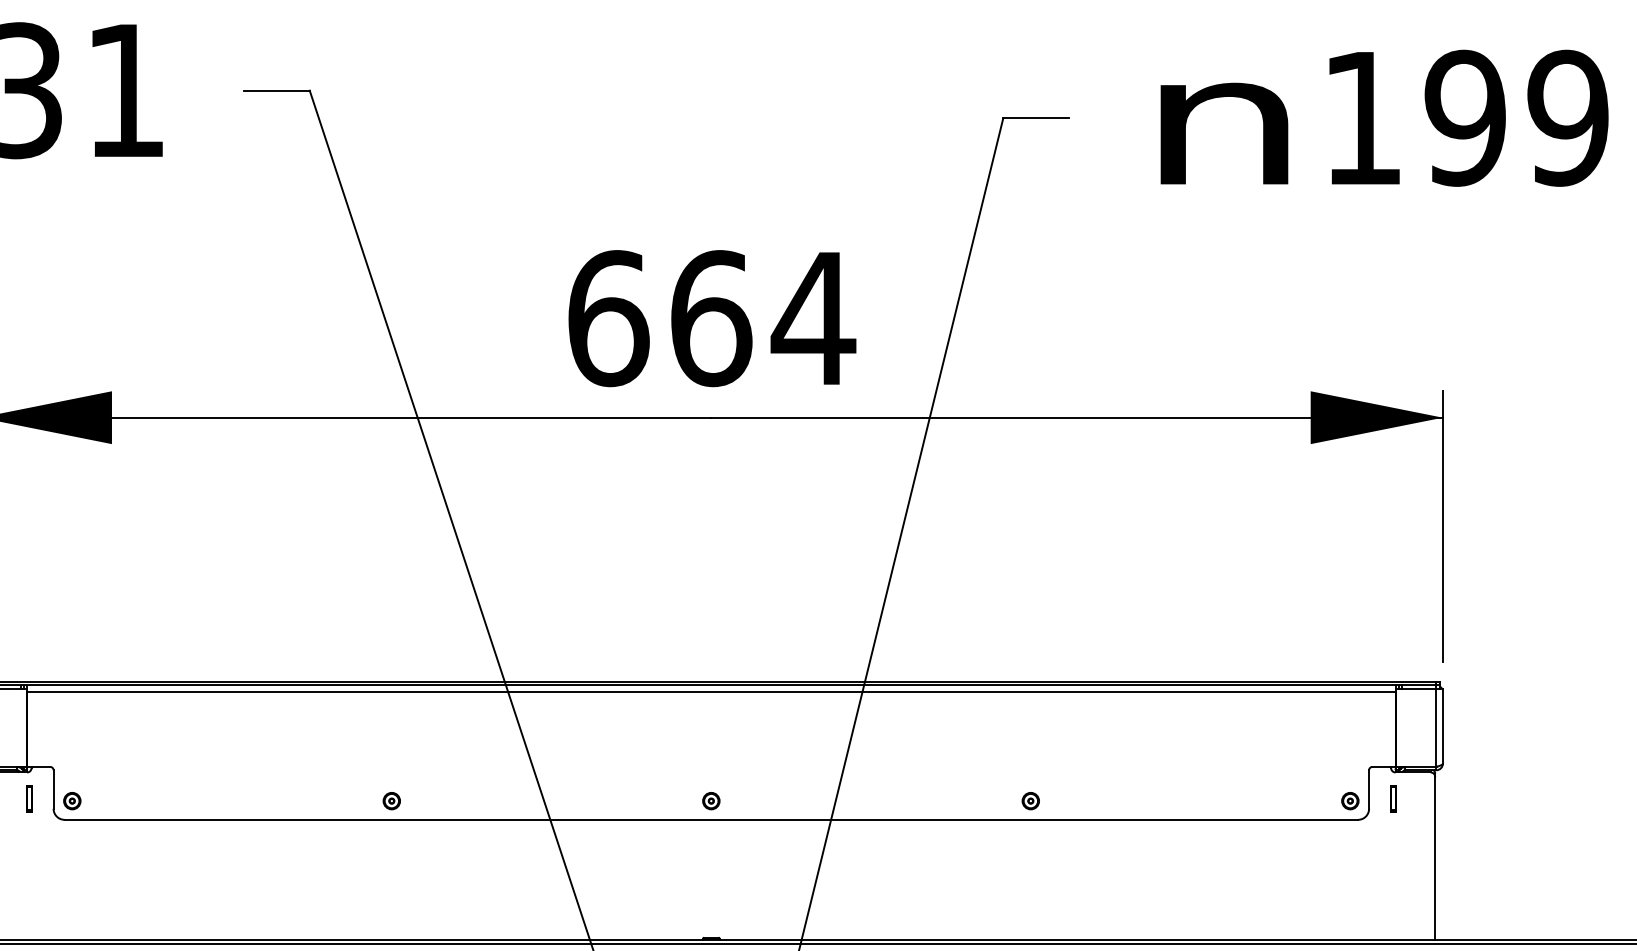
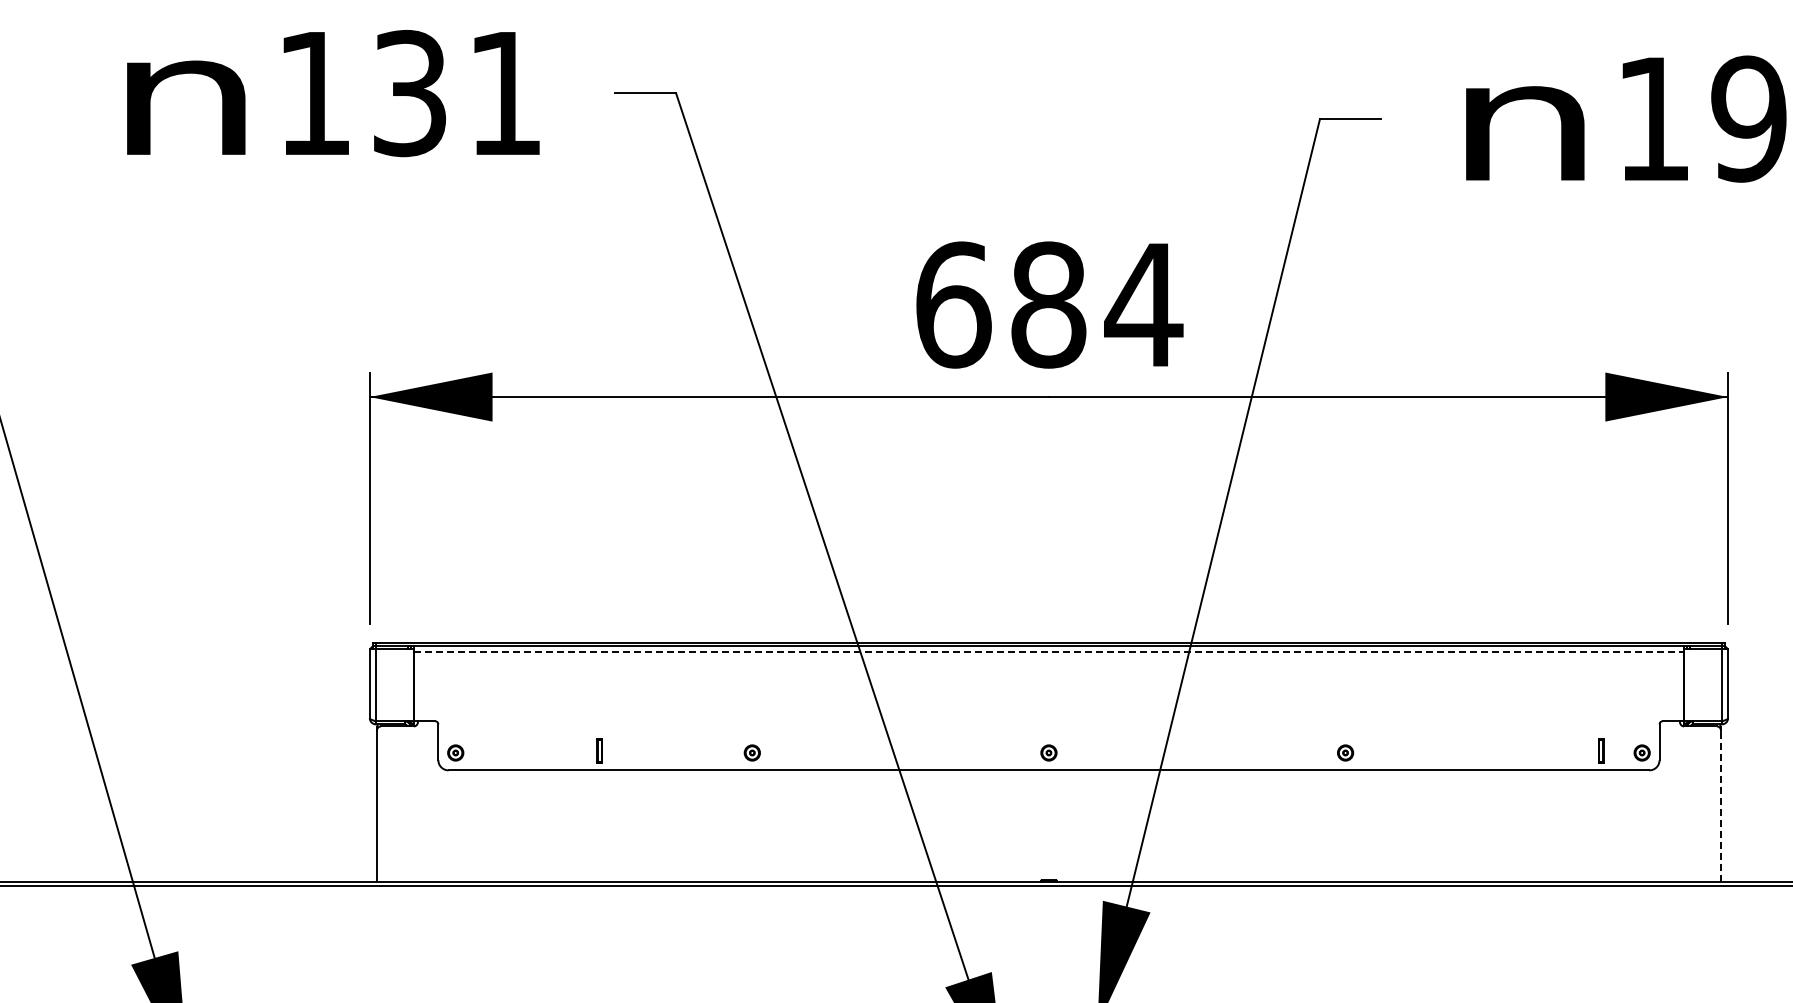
text: (711, 317) -> (1049, 304), 664 -> 684
line: (711, 691) -> (1049, 651), solid -> dashed
part: (28, 798) -> (599, 750), moved
part: (1393, 798) -> (1601, 750), moved
line: (1434, 858) -> (1720, 806), solid -> dashed

